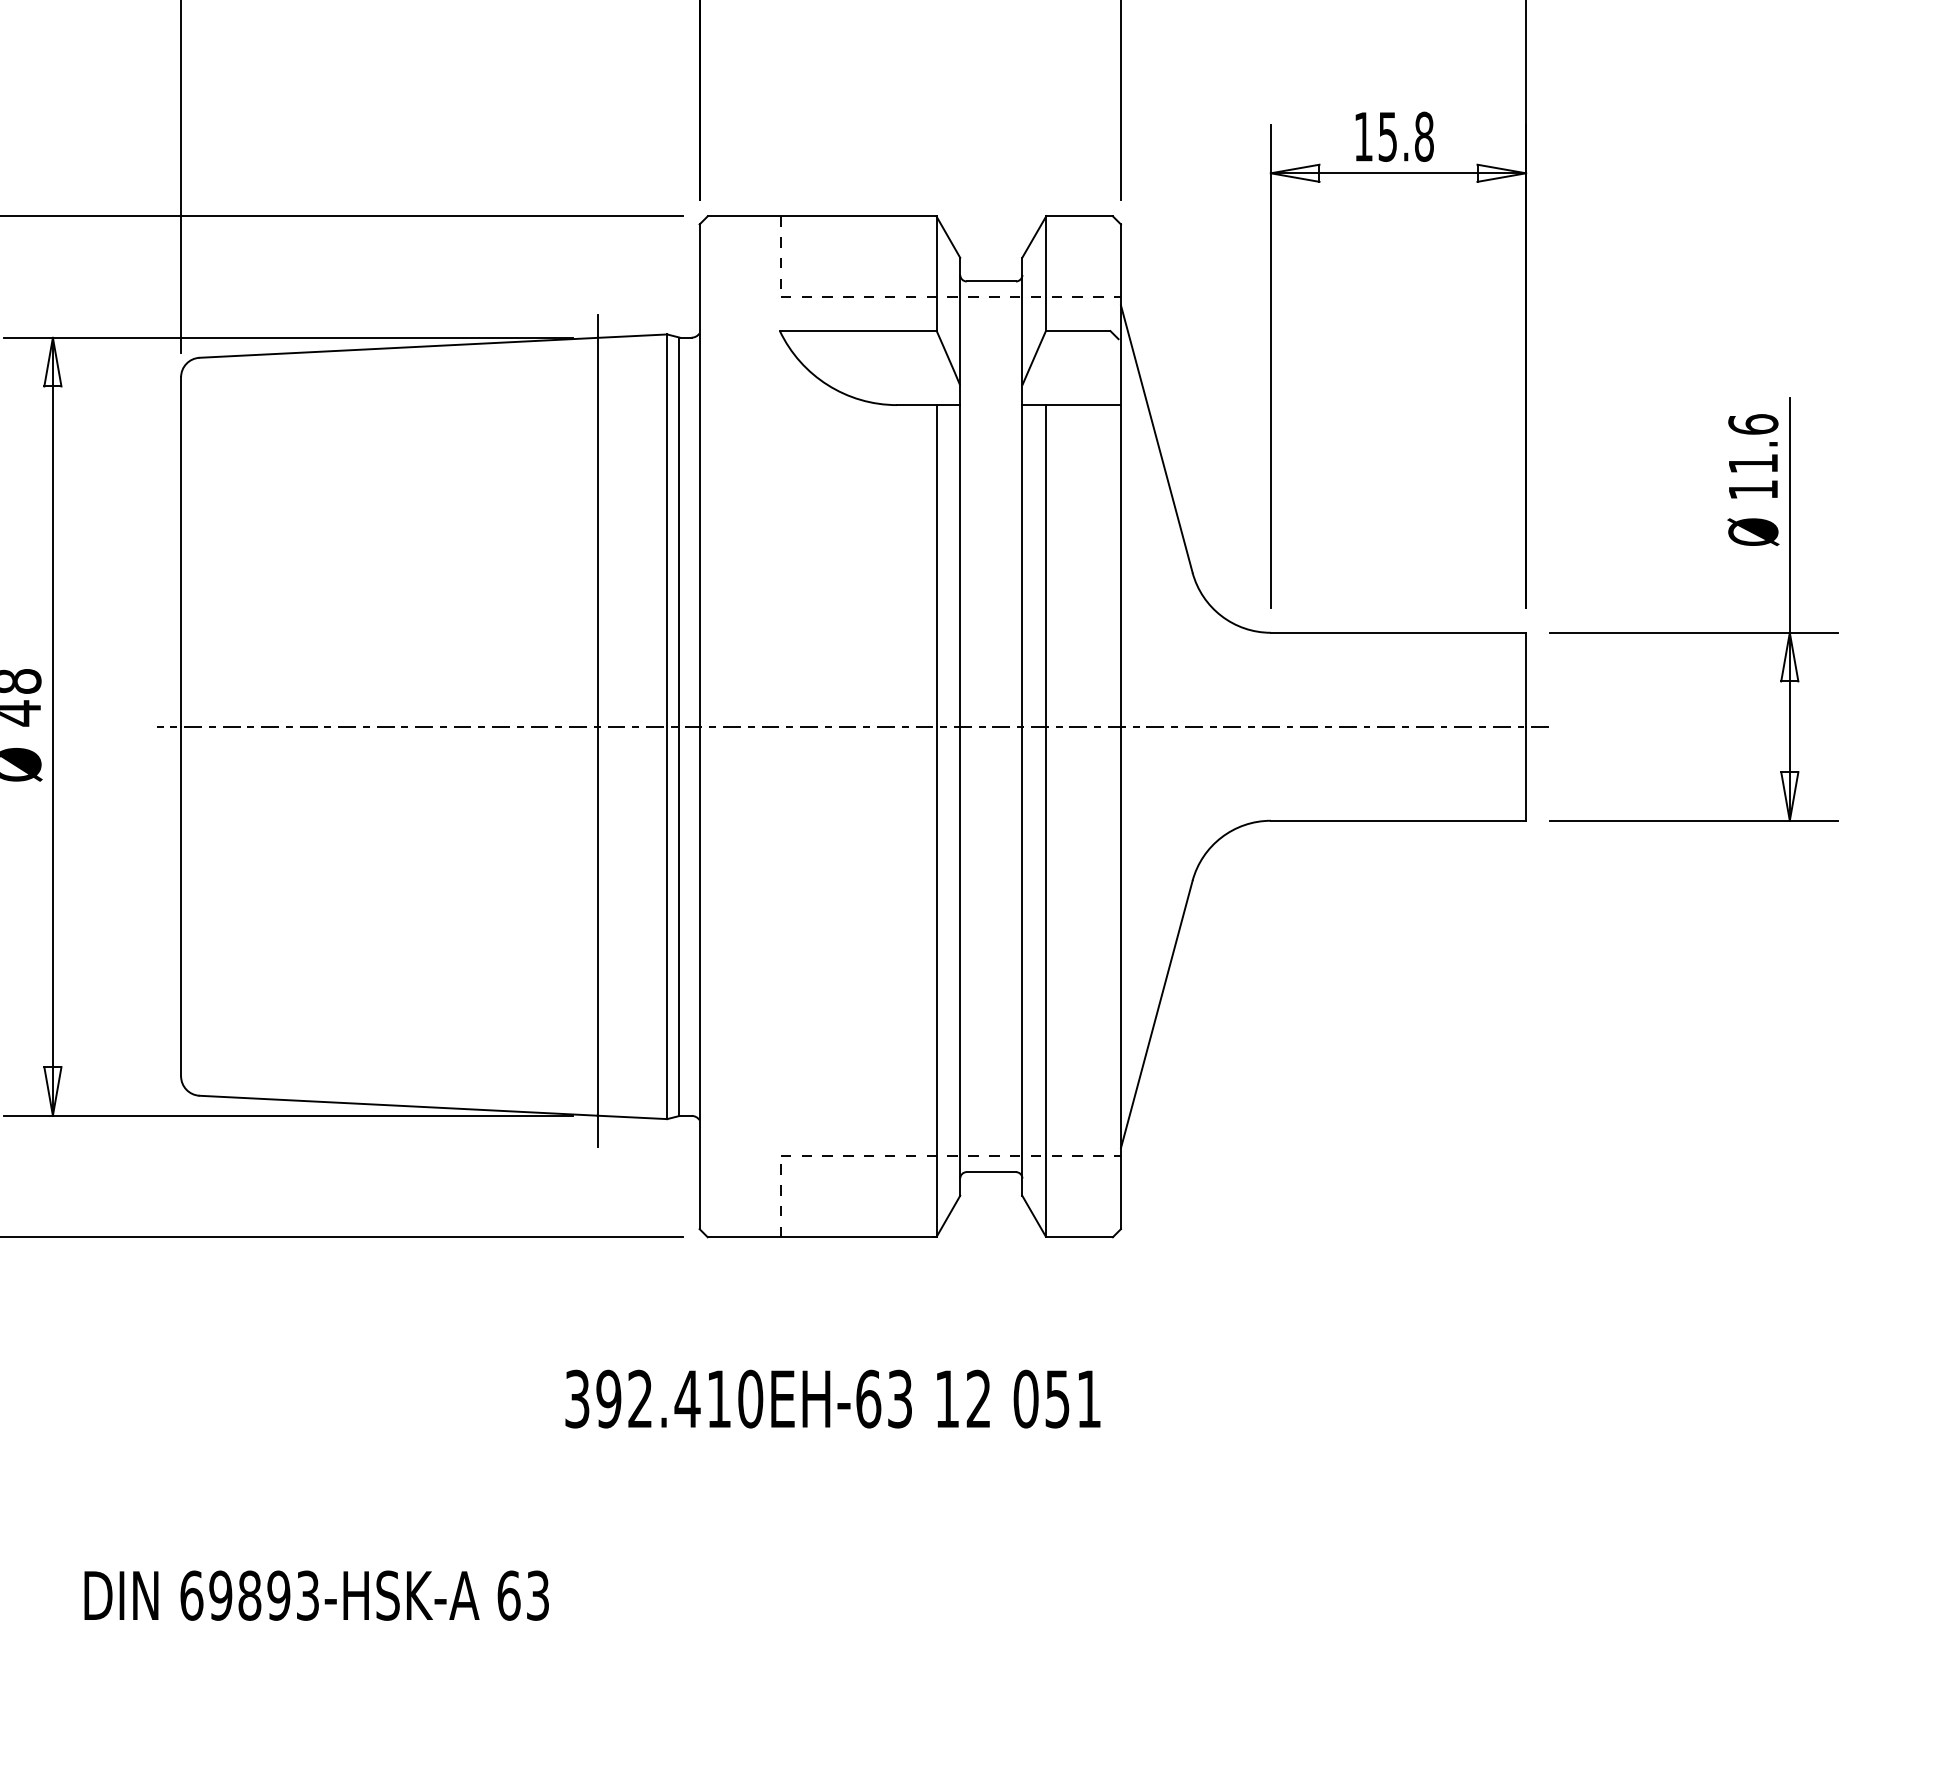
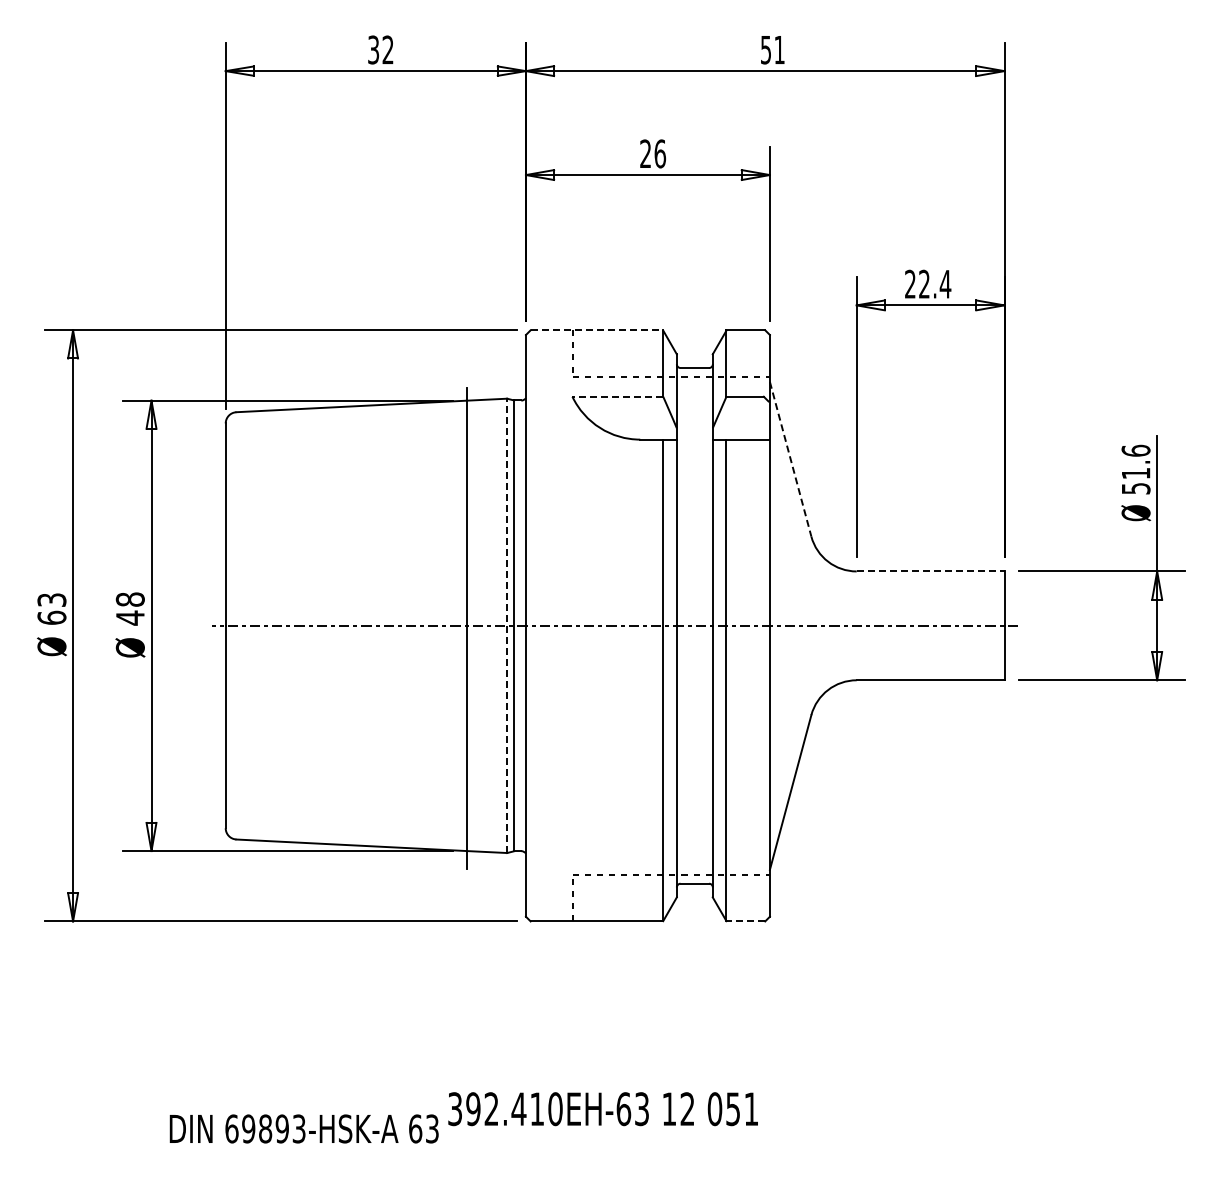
text: (1394, 135) -> (928, 283), 15.8 -> 22.4
line: (823, 216) -> (597, 330), solid -> dashed
line: (857, 330) -> (617, 396), solid -> dashed
line: (1156, 439) -> (790, 459), solid -> dashed
text: (1754, 489) -> (1136, 488), 11.6 -> 51.6
line: (1398, 632) -> (930, 571), solid -> dashed
line: (667, 726) -> (507, 625), solid -> dashed
line: (1078, 1237) -> (745, 921), solid -> dashed
text: (831, 1399) -> (602, 1109), moved

